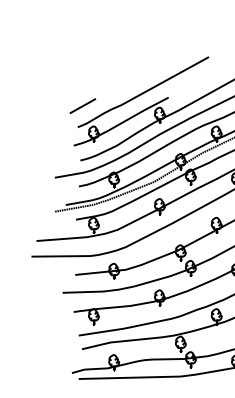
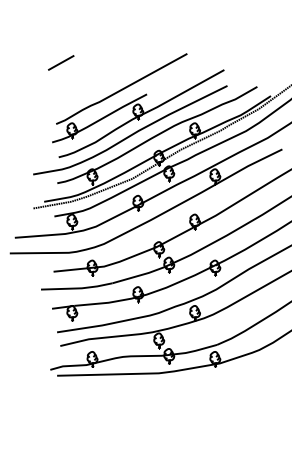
line: (83, 105) -> (61, 62), moved

